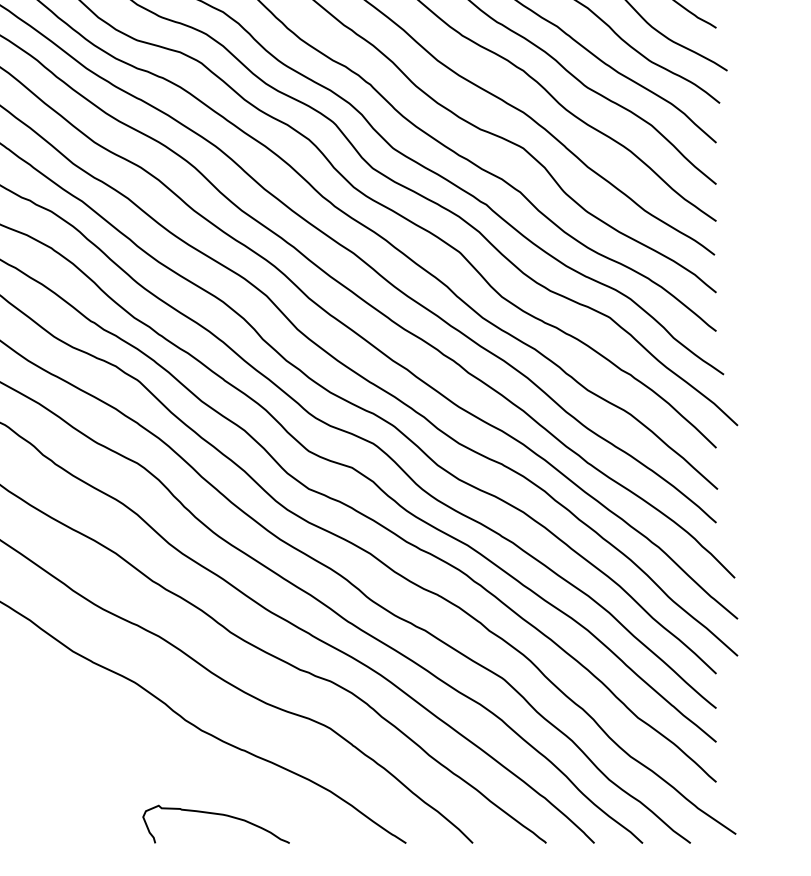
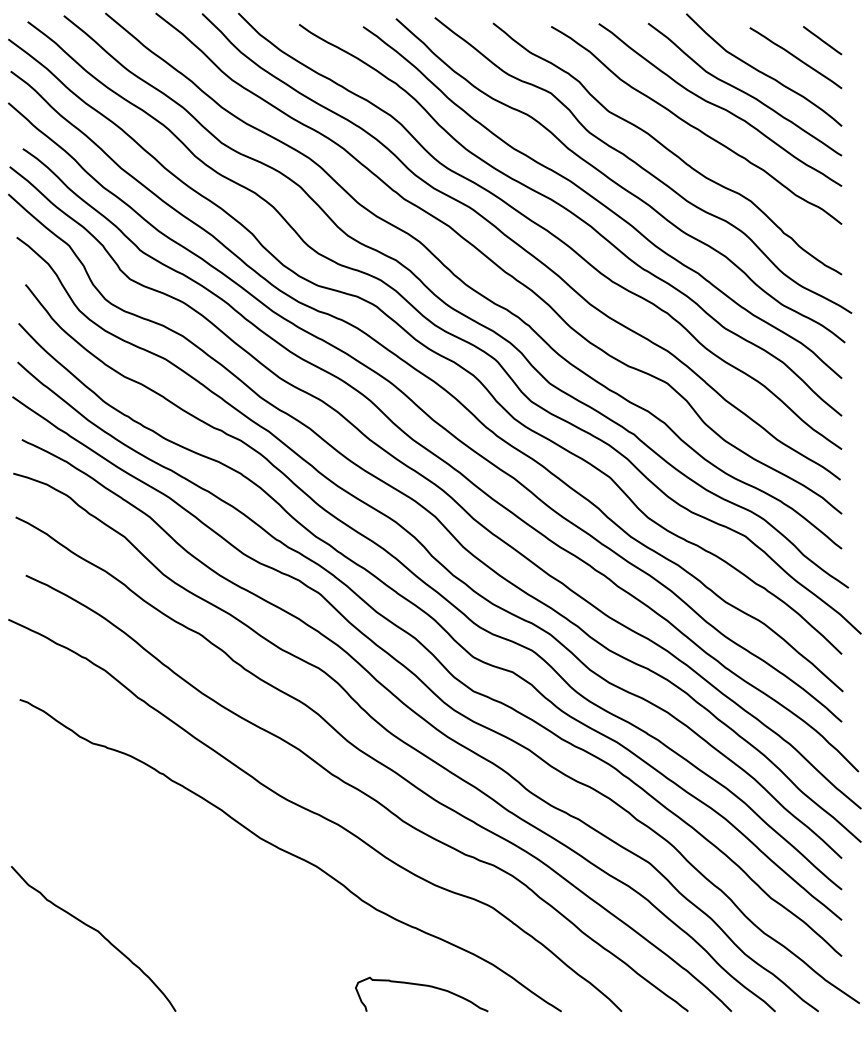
curve: (218, 815) -> (423, 986), moved

